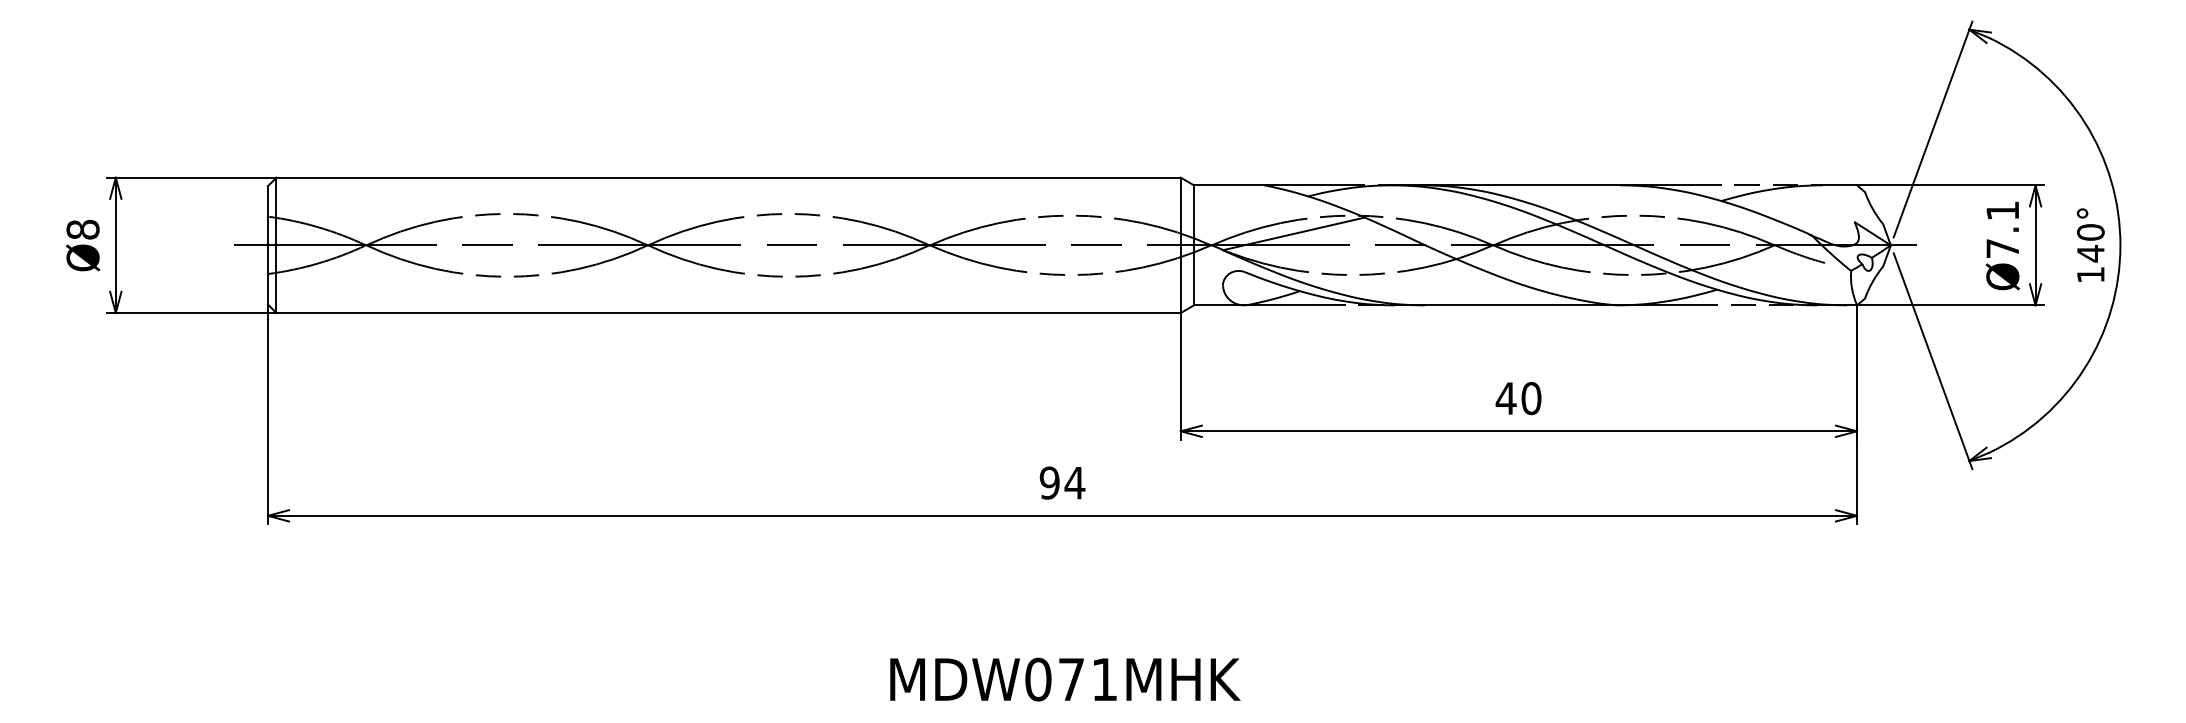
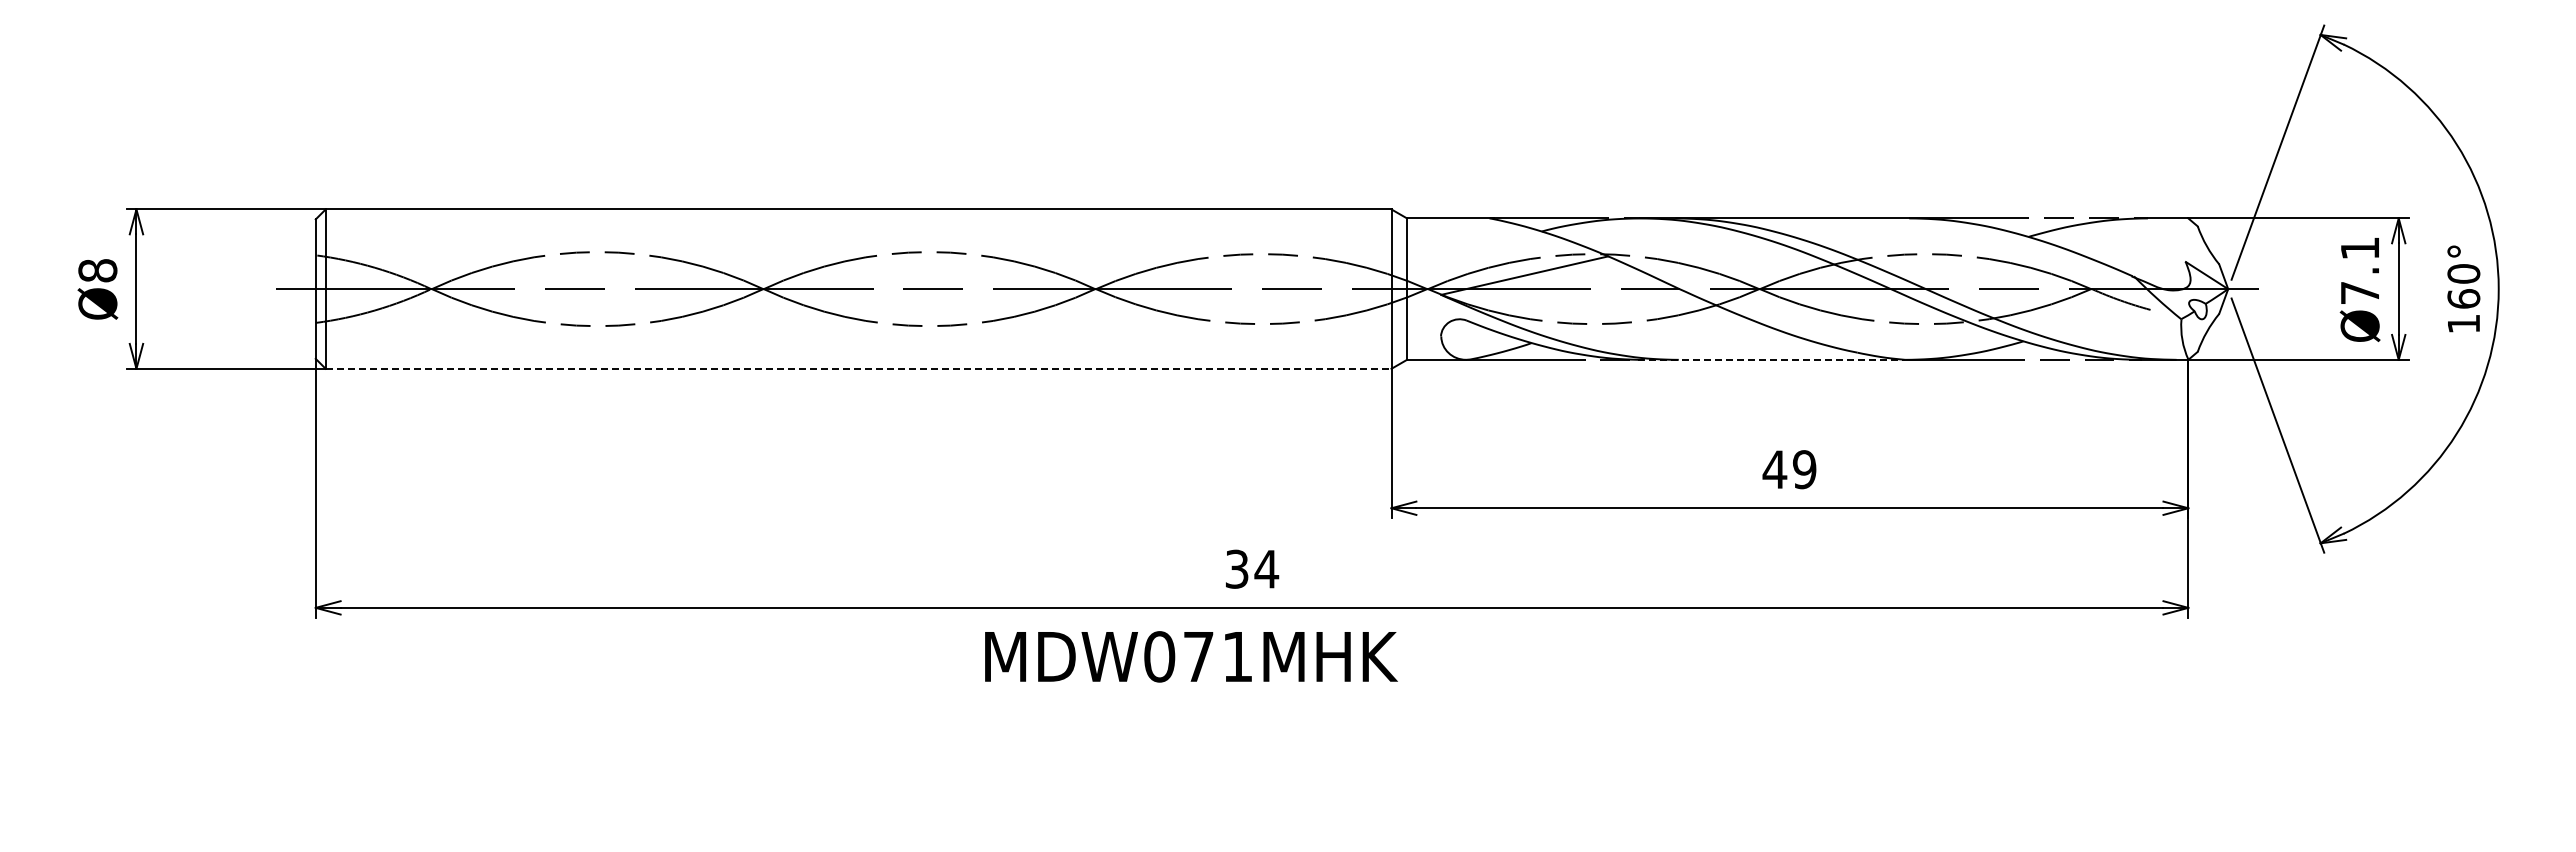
text: (2090, 253) -> (2463, 298), 140° -> 160°
line: (1503, 305) -> (1771, 359), solid -> dashed
line: (728, 312) -> (858, 368), solid -> dashed
text: (1531, 398) -> (1804, 469), 40 -> 49
text: (1049, 482) -> (1236, 568), 94 -> 34
text: (1065, 679) -> (1191, 656), moved

